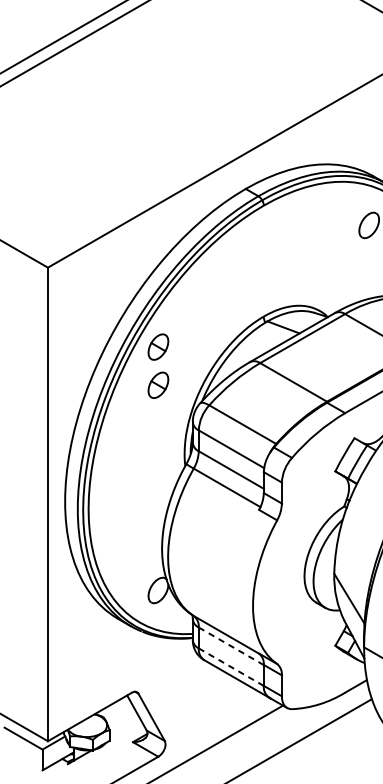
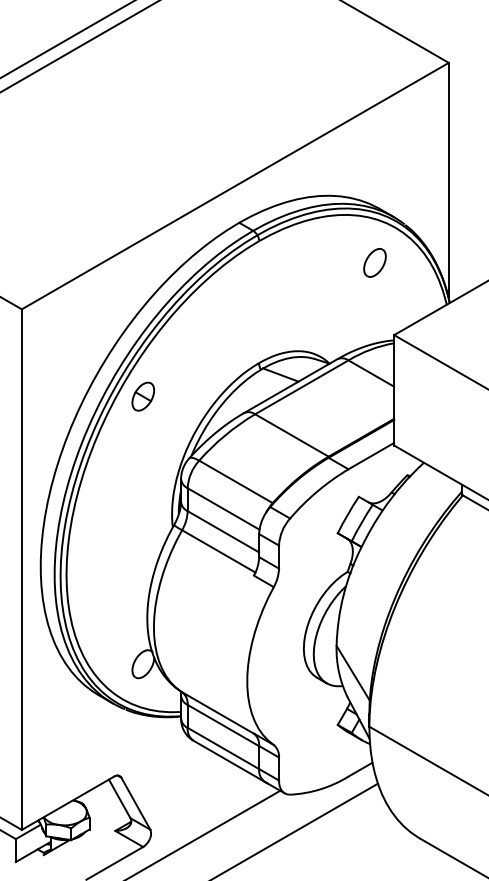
part: (158, 385) -> (143, 438), removed
line: (231, 646) -> (223, 725), dashed -> solid
line: (230, 667) -> (222, 748), dashed -> solid

